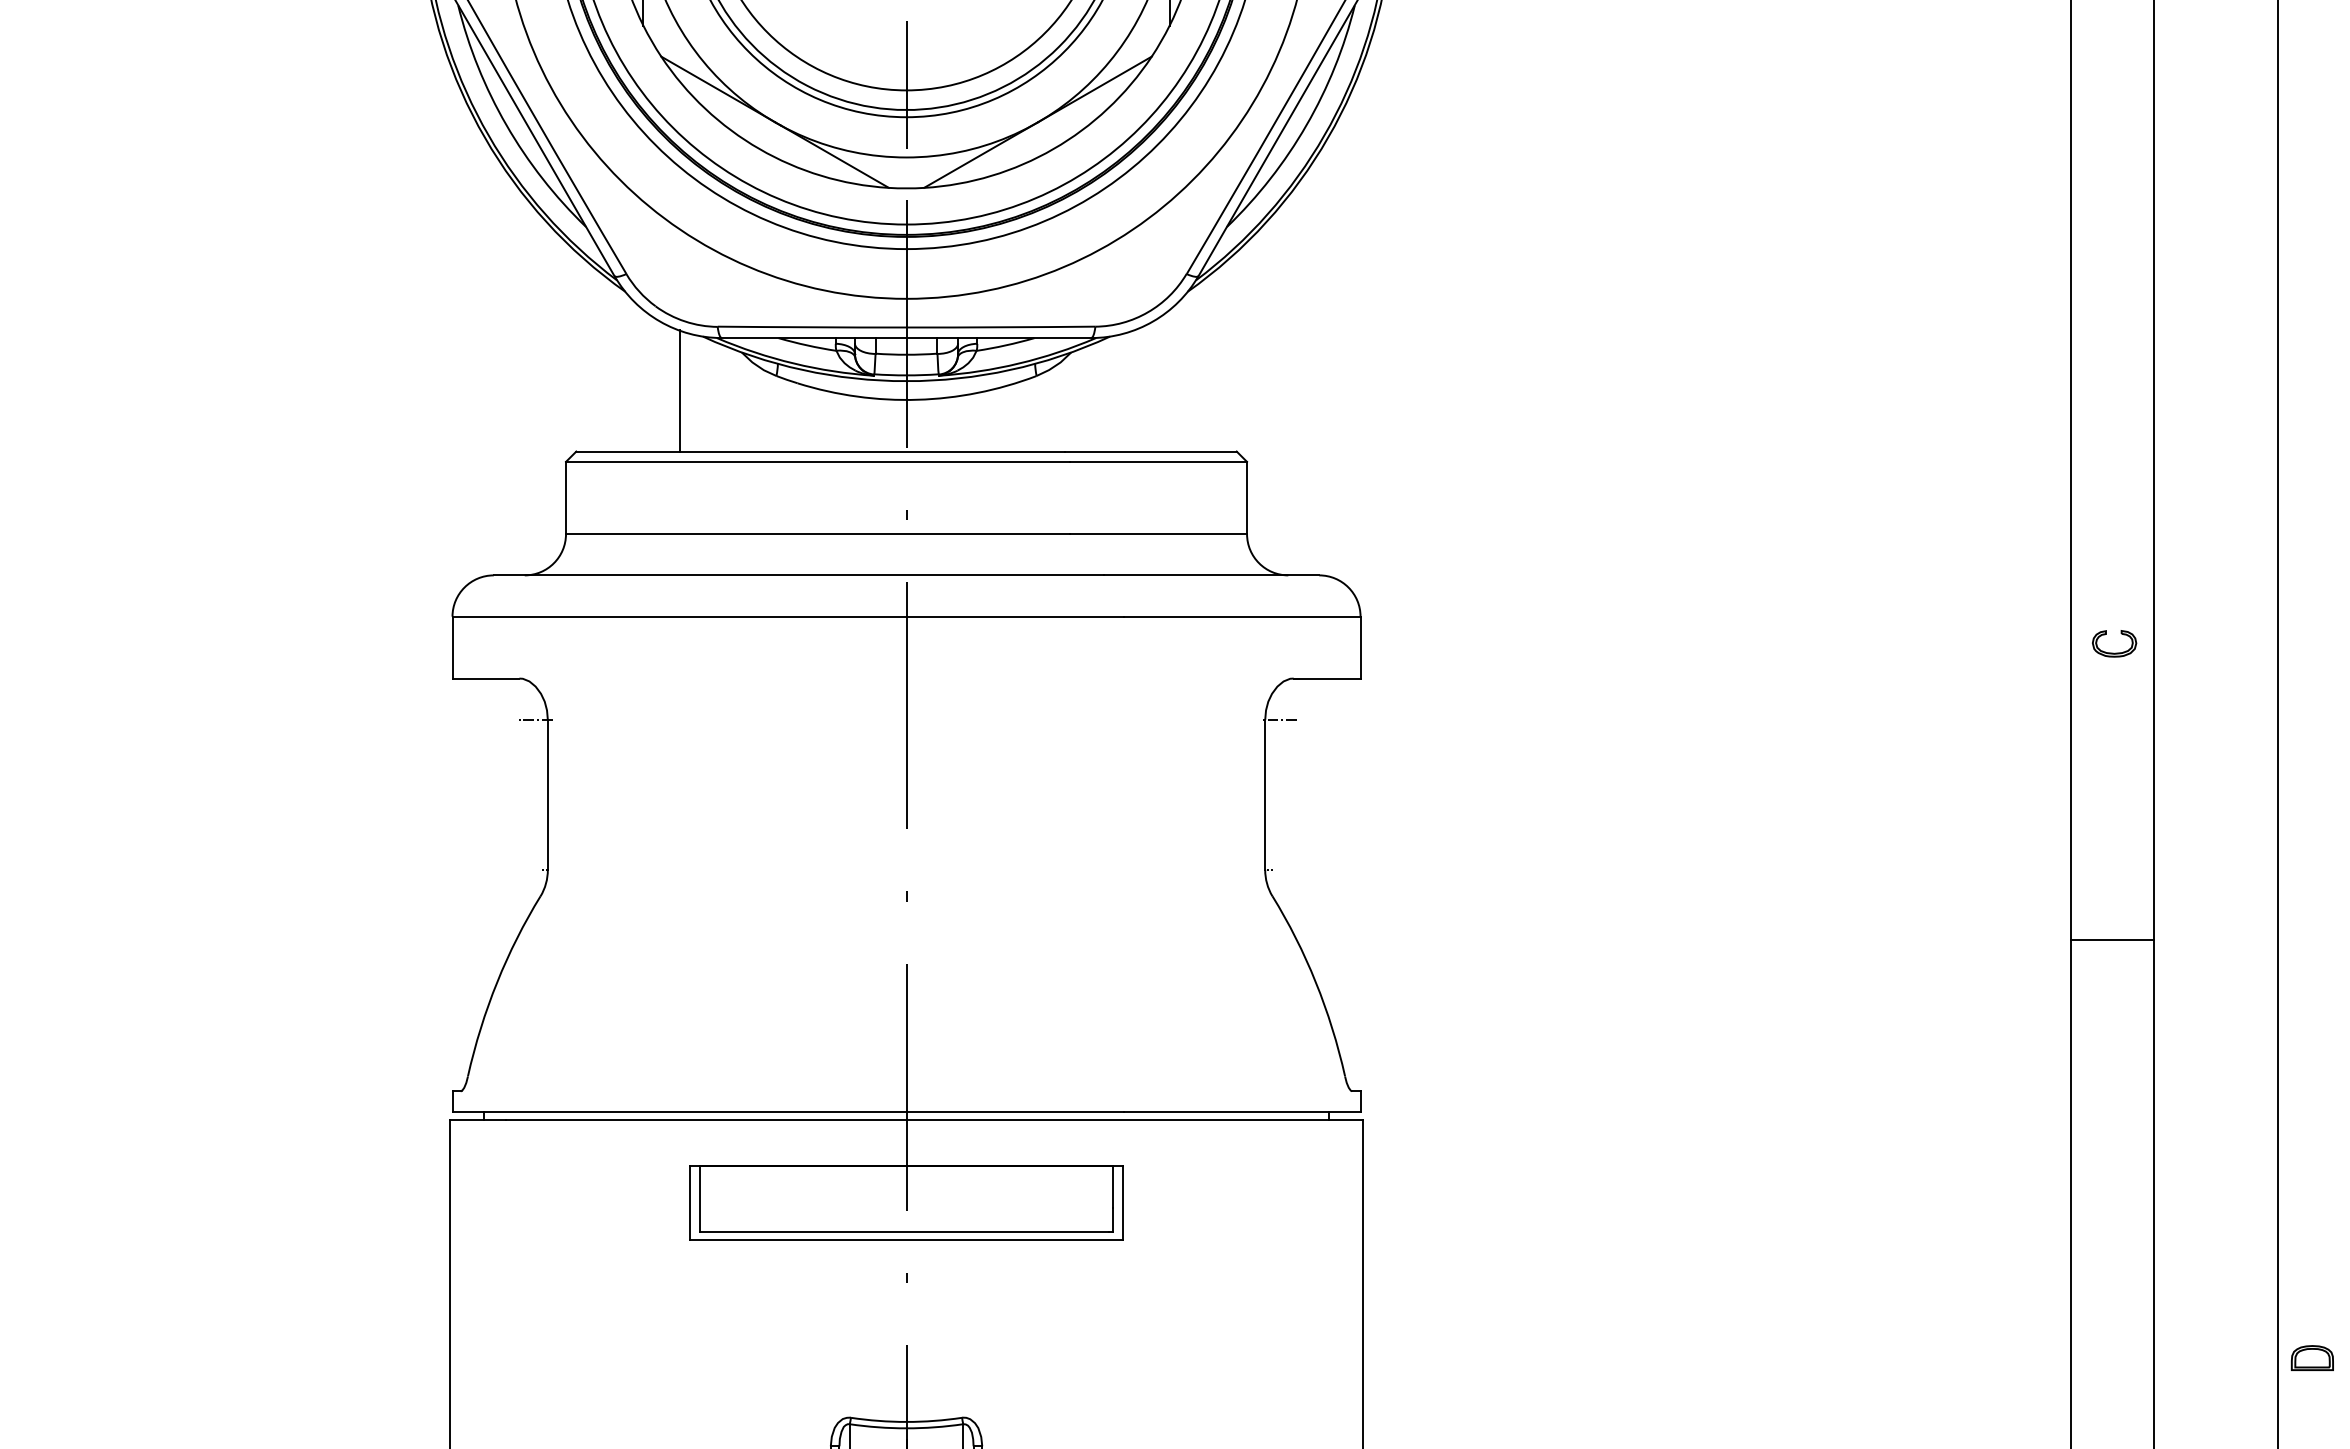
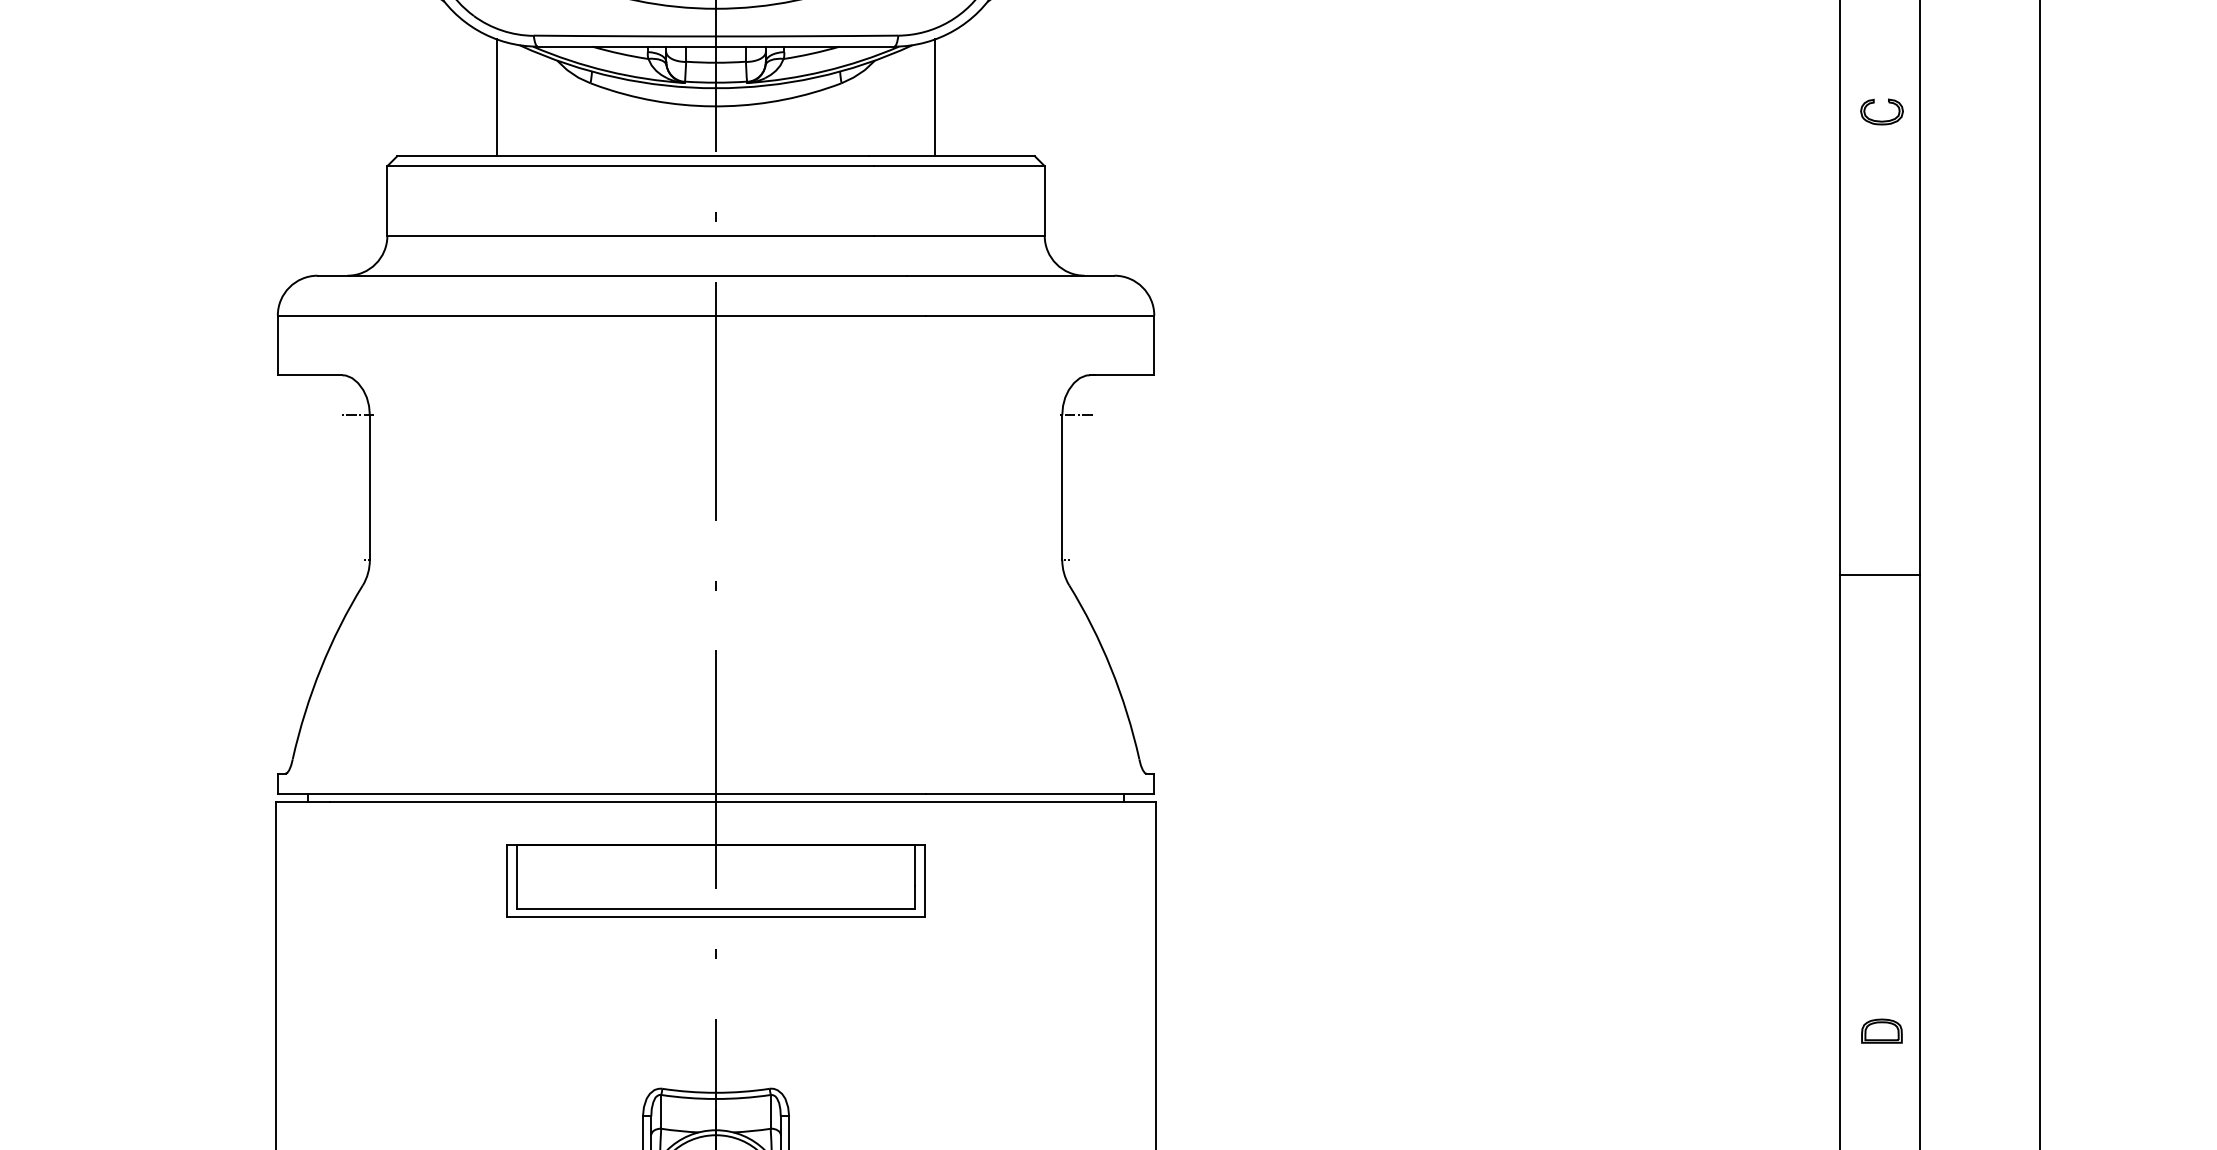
line: (1133, 390) -> (935, 97), added
part: (2114, 652) -> (1881, 120), moved
line: (2112, 939) -> (1880, 575), moved
part: (2311, 1357) -> (1881, 1030), moved

